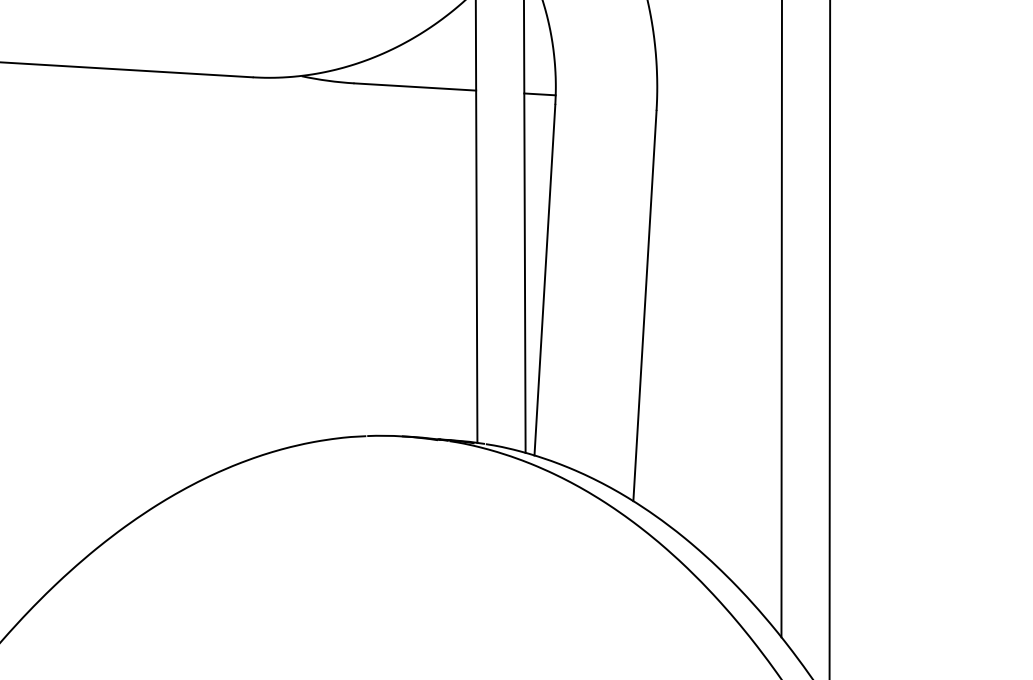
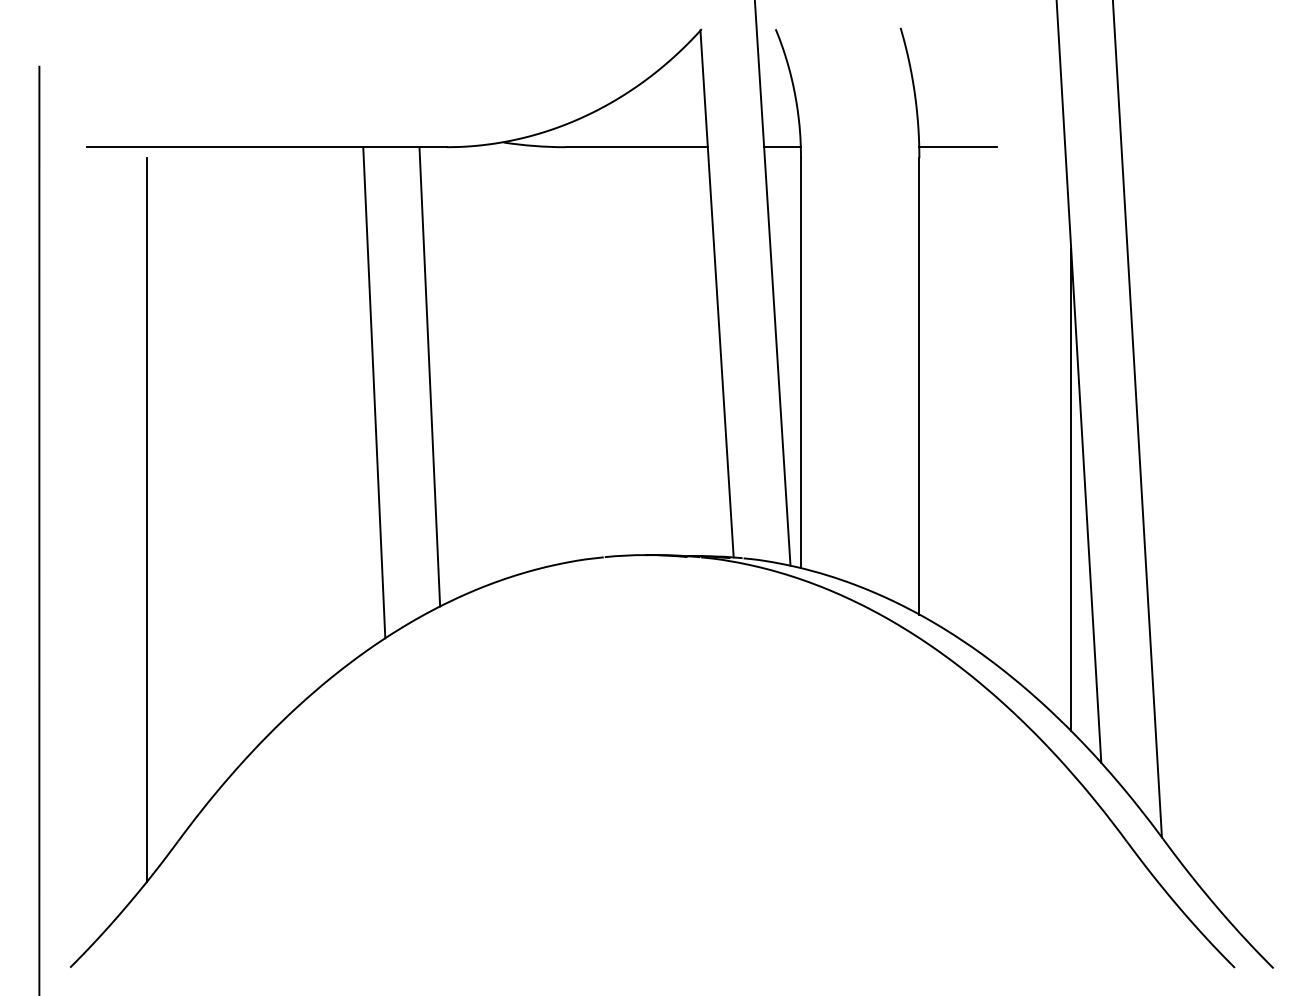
line: (690, 103) -> (958, 147), added
line: (226, 272) -> (429, 376), added
line: (178, 283) -> (374, 392), added
line: (769, 402) -> (1071, 490), added

